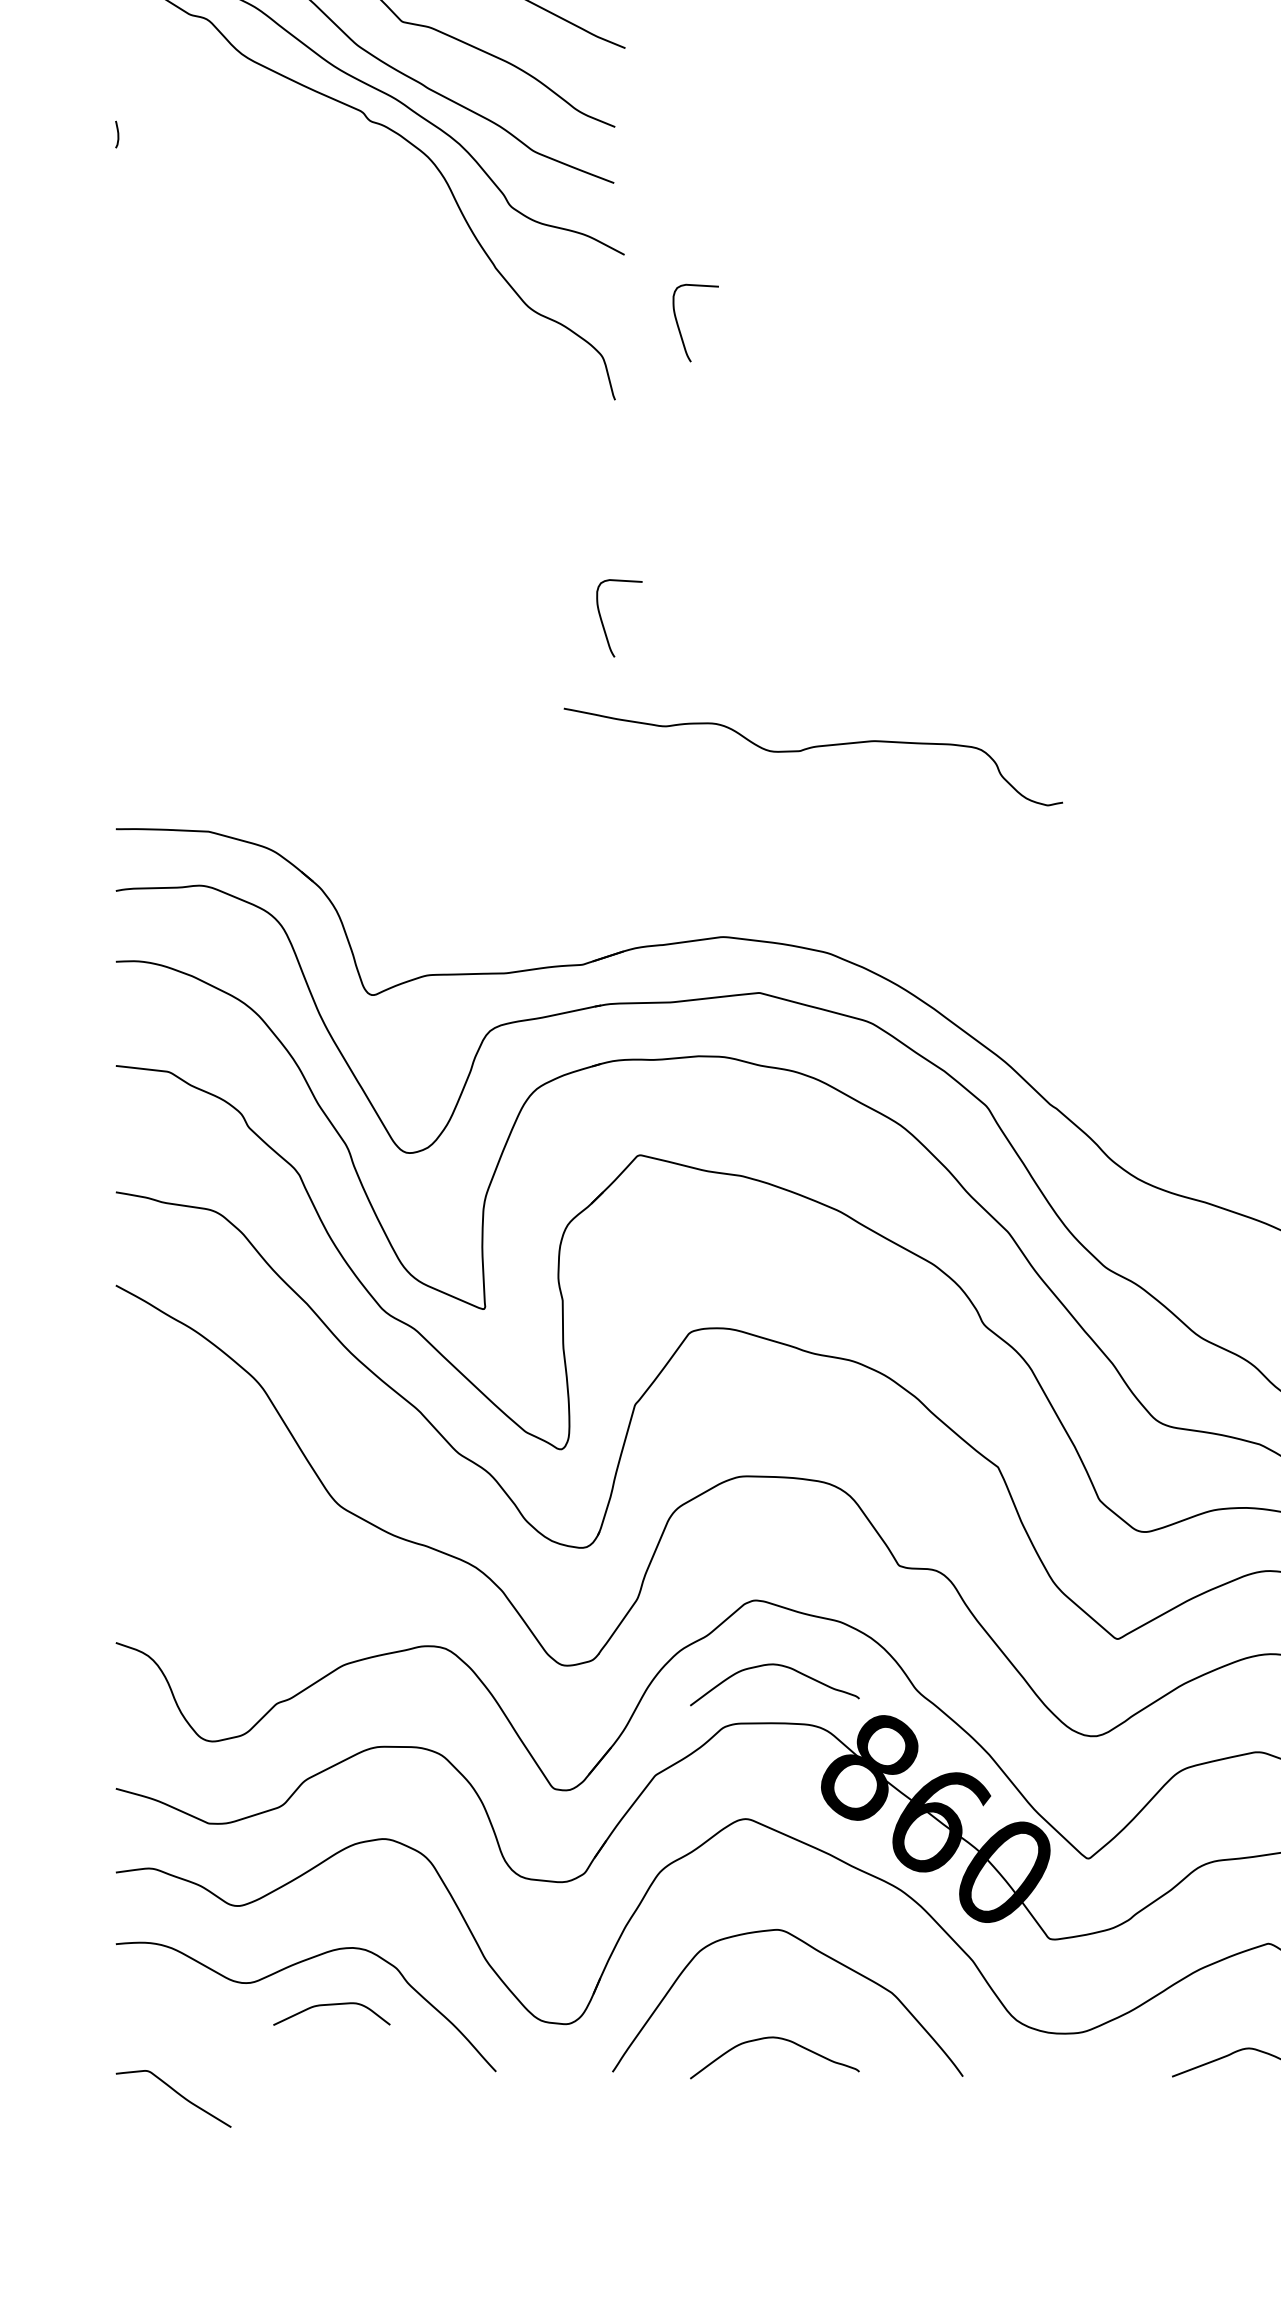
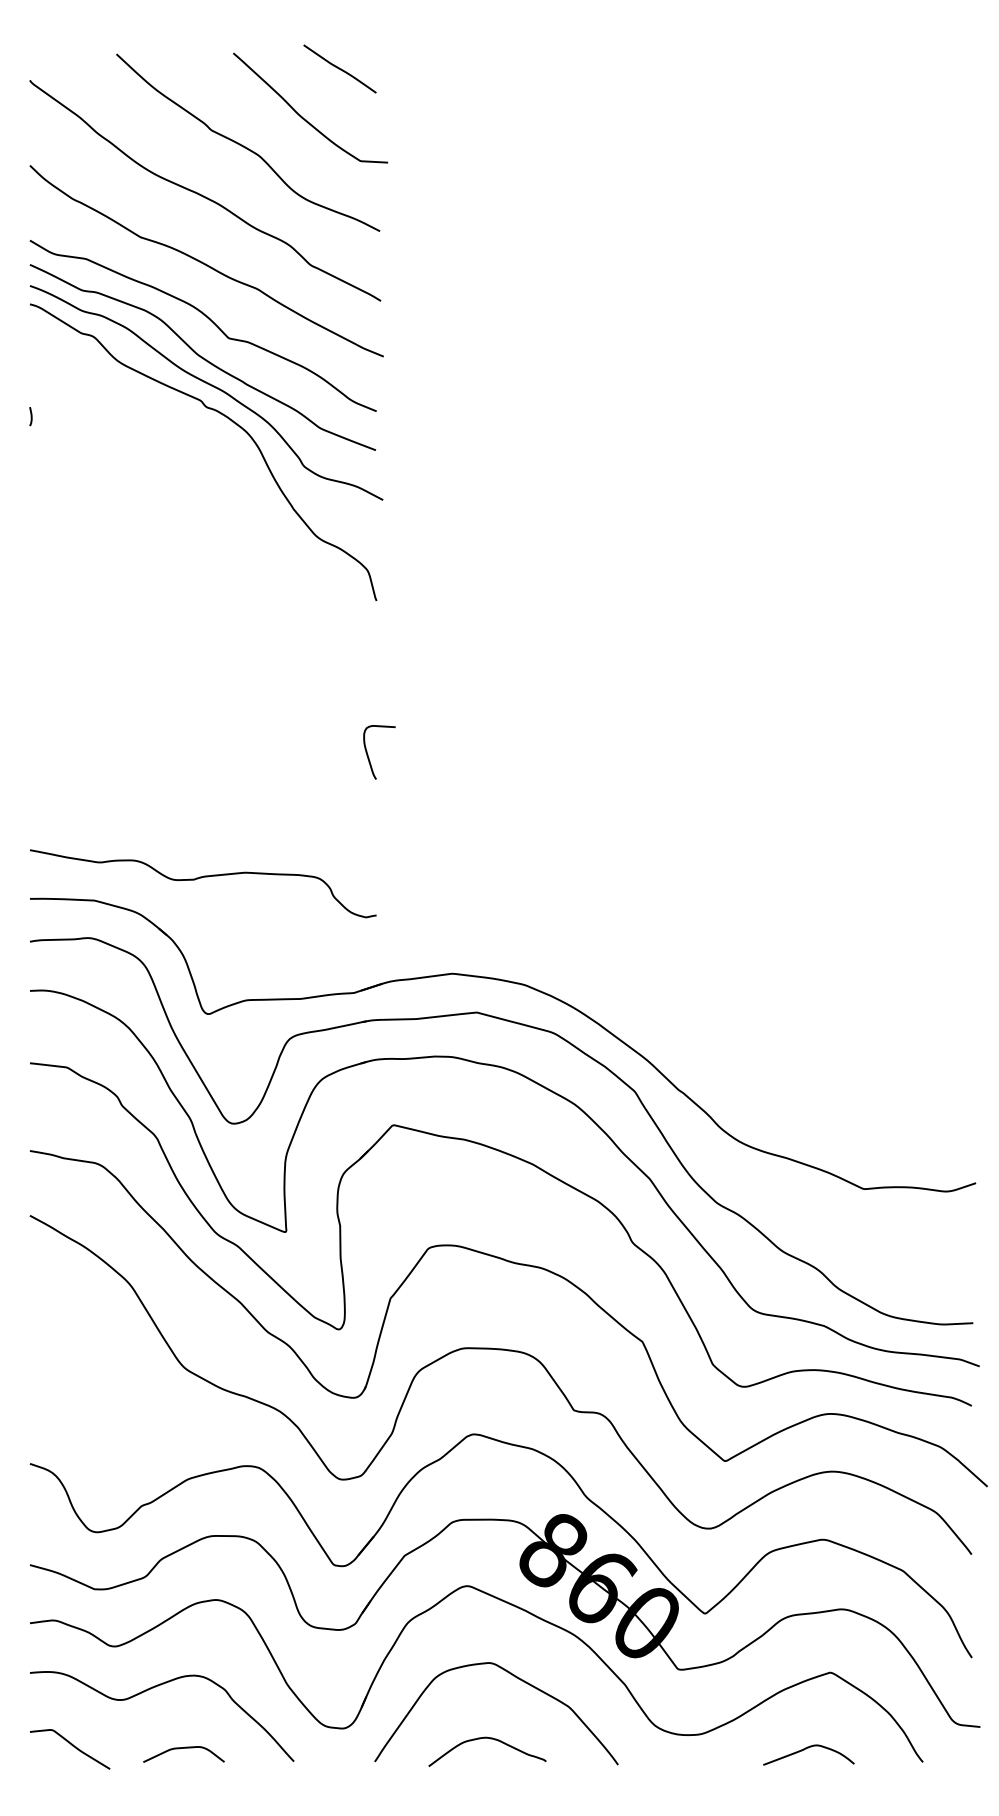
curve: (679, 326) -> (421, 549), removed
curve: (810, 749) -> (201, 878), moved
curve: (779, 1666) -> (490, 1480), removed
curve: (331, 2005) -> (183, 1748), moved
curve: (177, 2094) -> (72, 1746), moved

